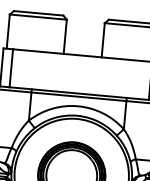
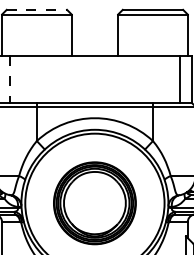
line: (39, 13) -> (37, 9), solid -> dashed
line: (10, 69) -> (9, 80), solid -> dashed

